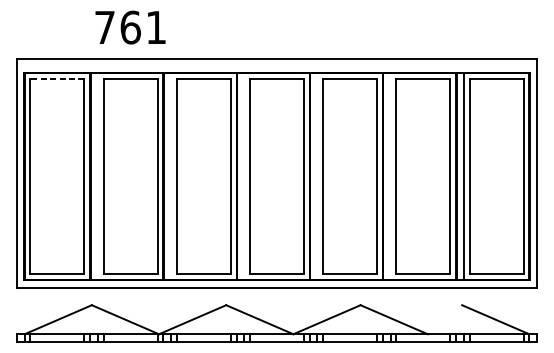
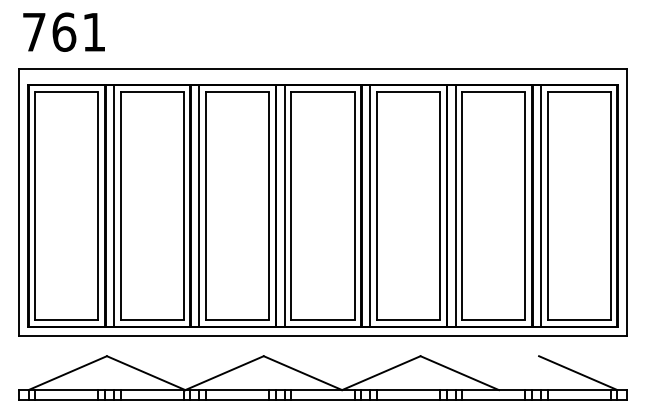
text: (130, 26) -> (63, 31), moved
line: (57, 79) -> (66, 92), dashed -> solid
line: (97, 176) -> (113, 205), added
line: (171, 176) -> (199, 205), added
line: (244, 176) -> (284, 205), added
line: (317, 176) -> (370, 205), added
line: (390, 176) -> (455, 205), added

